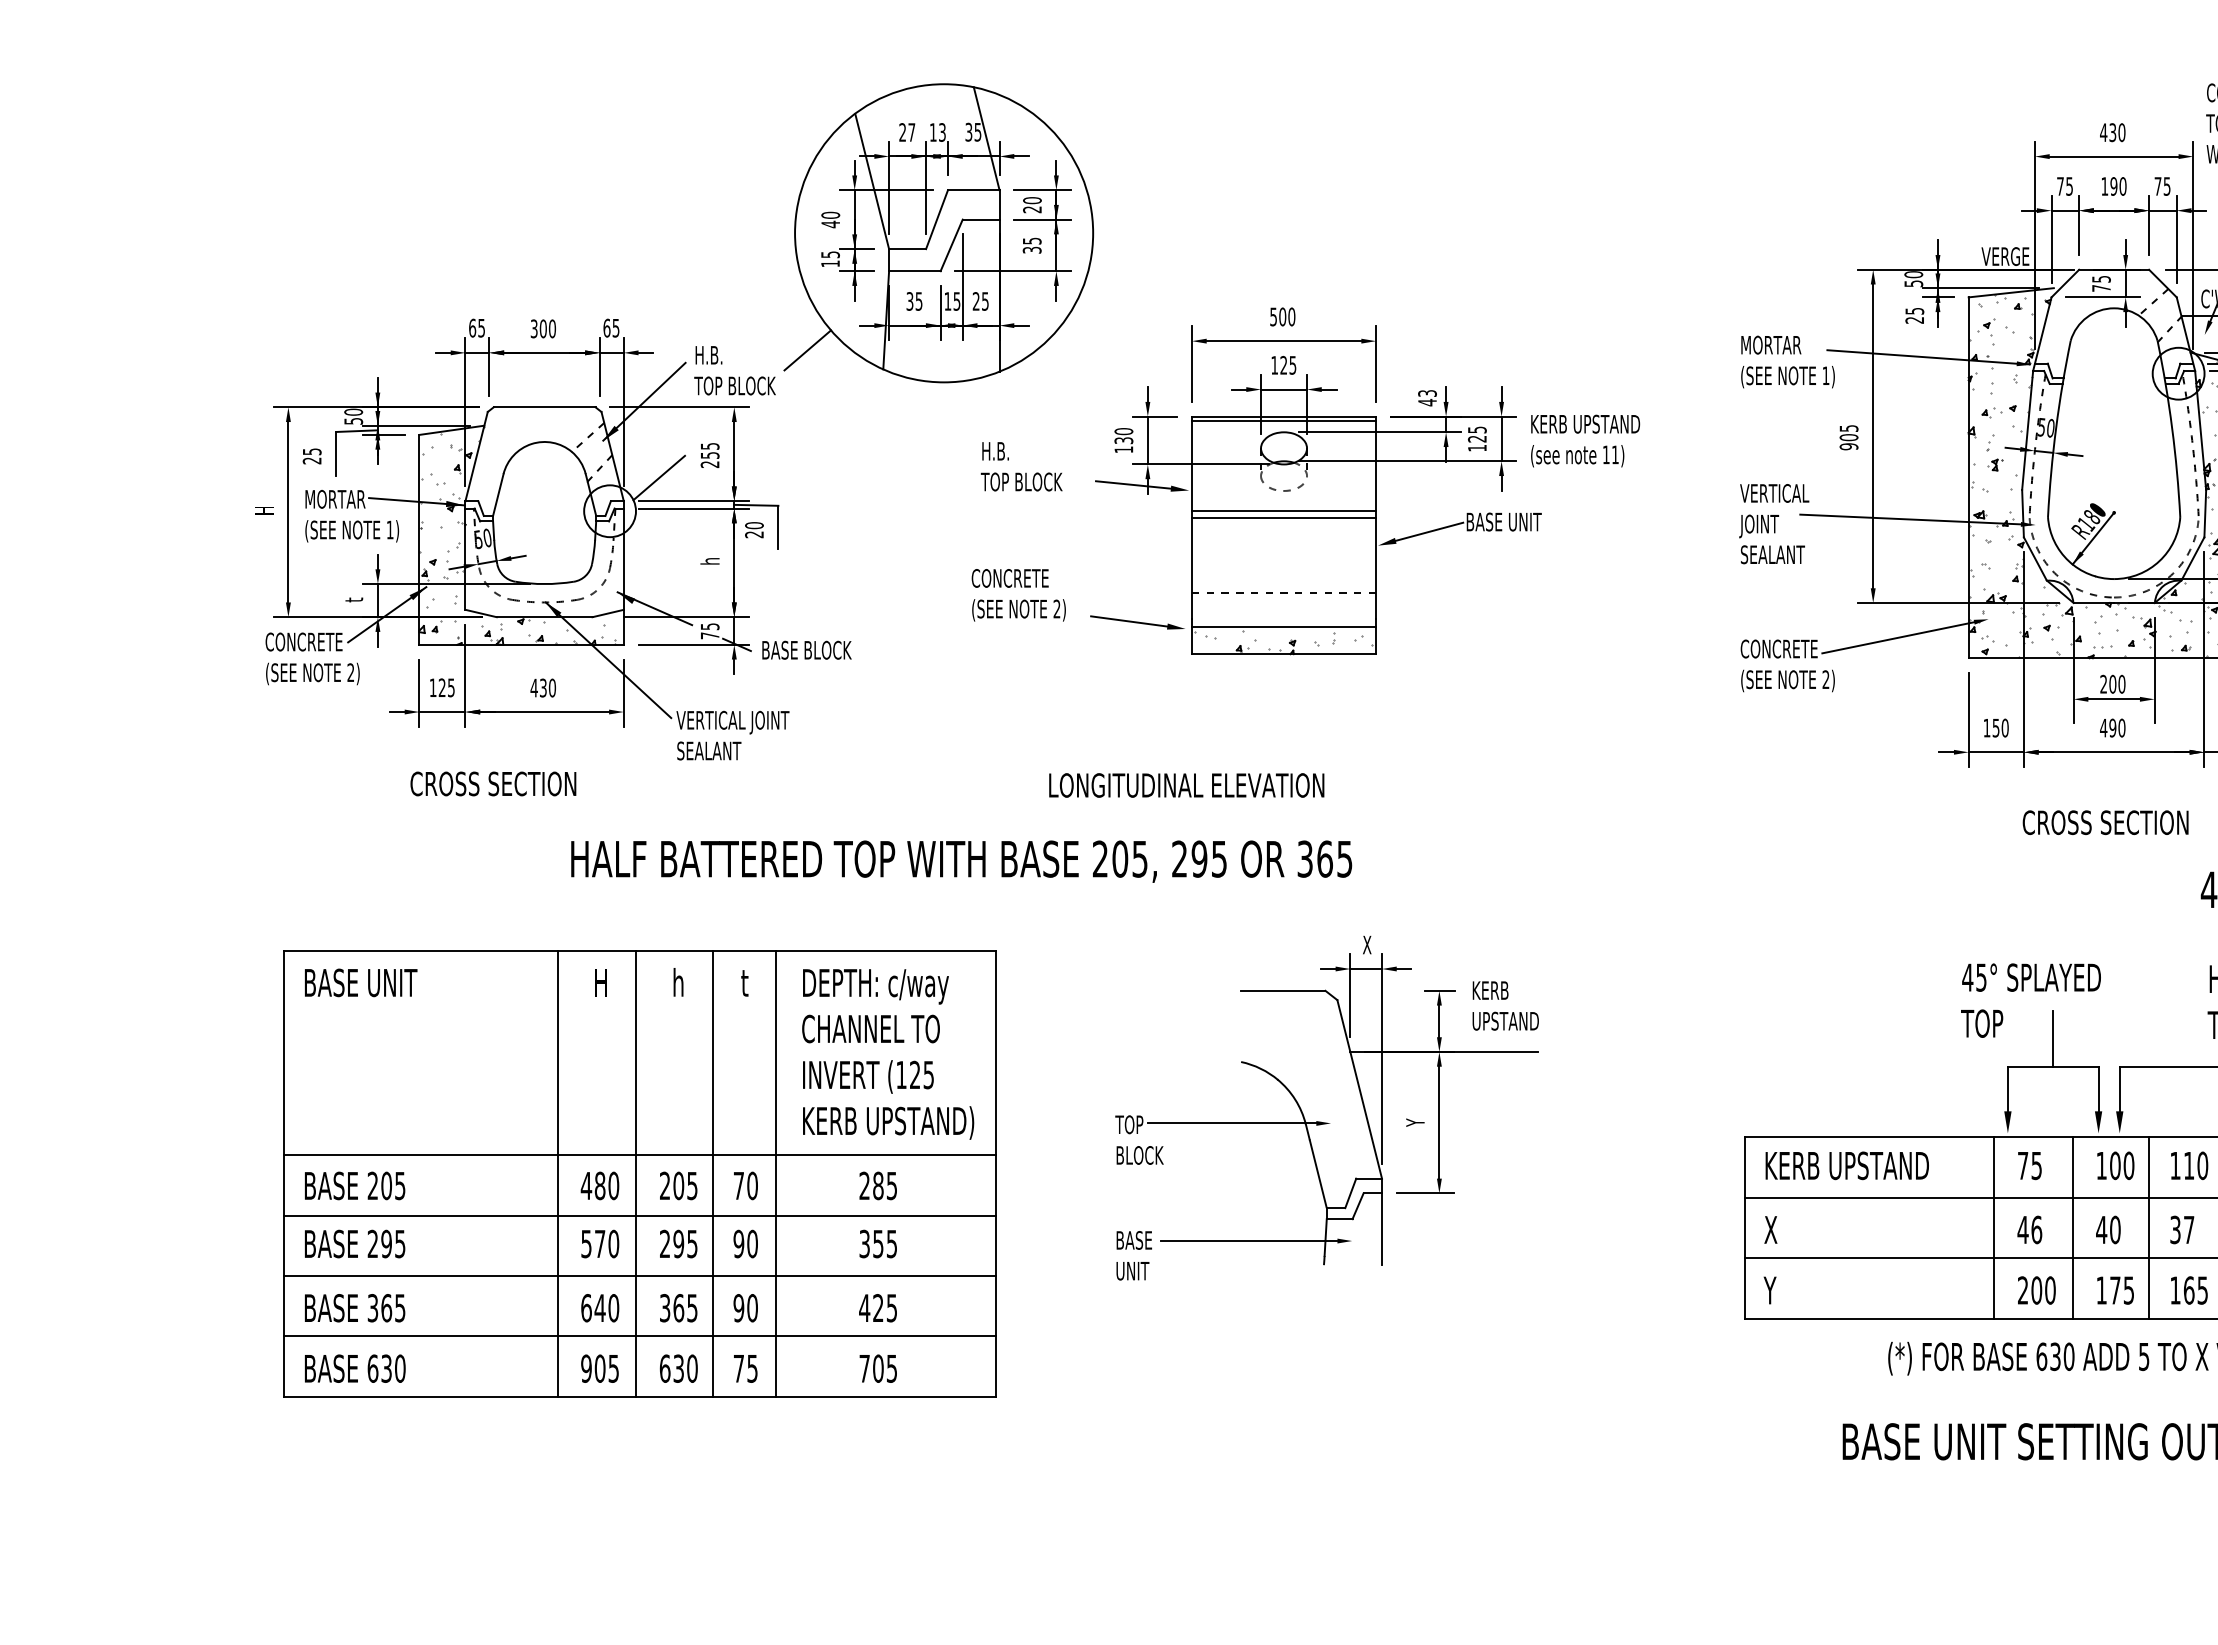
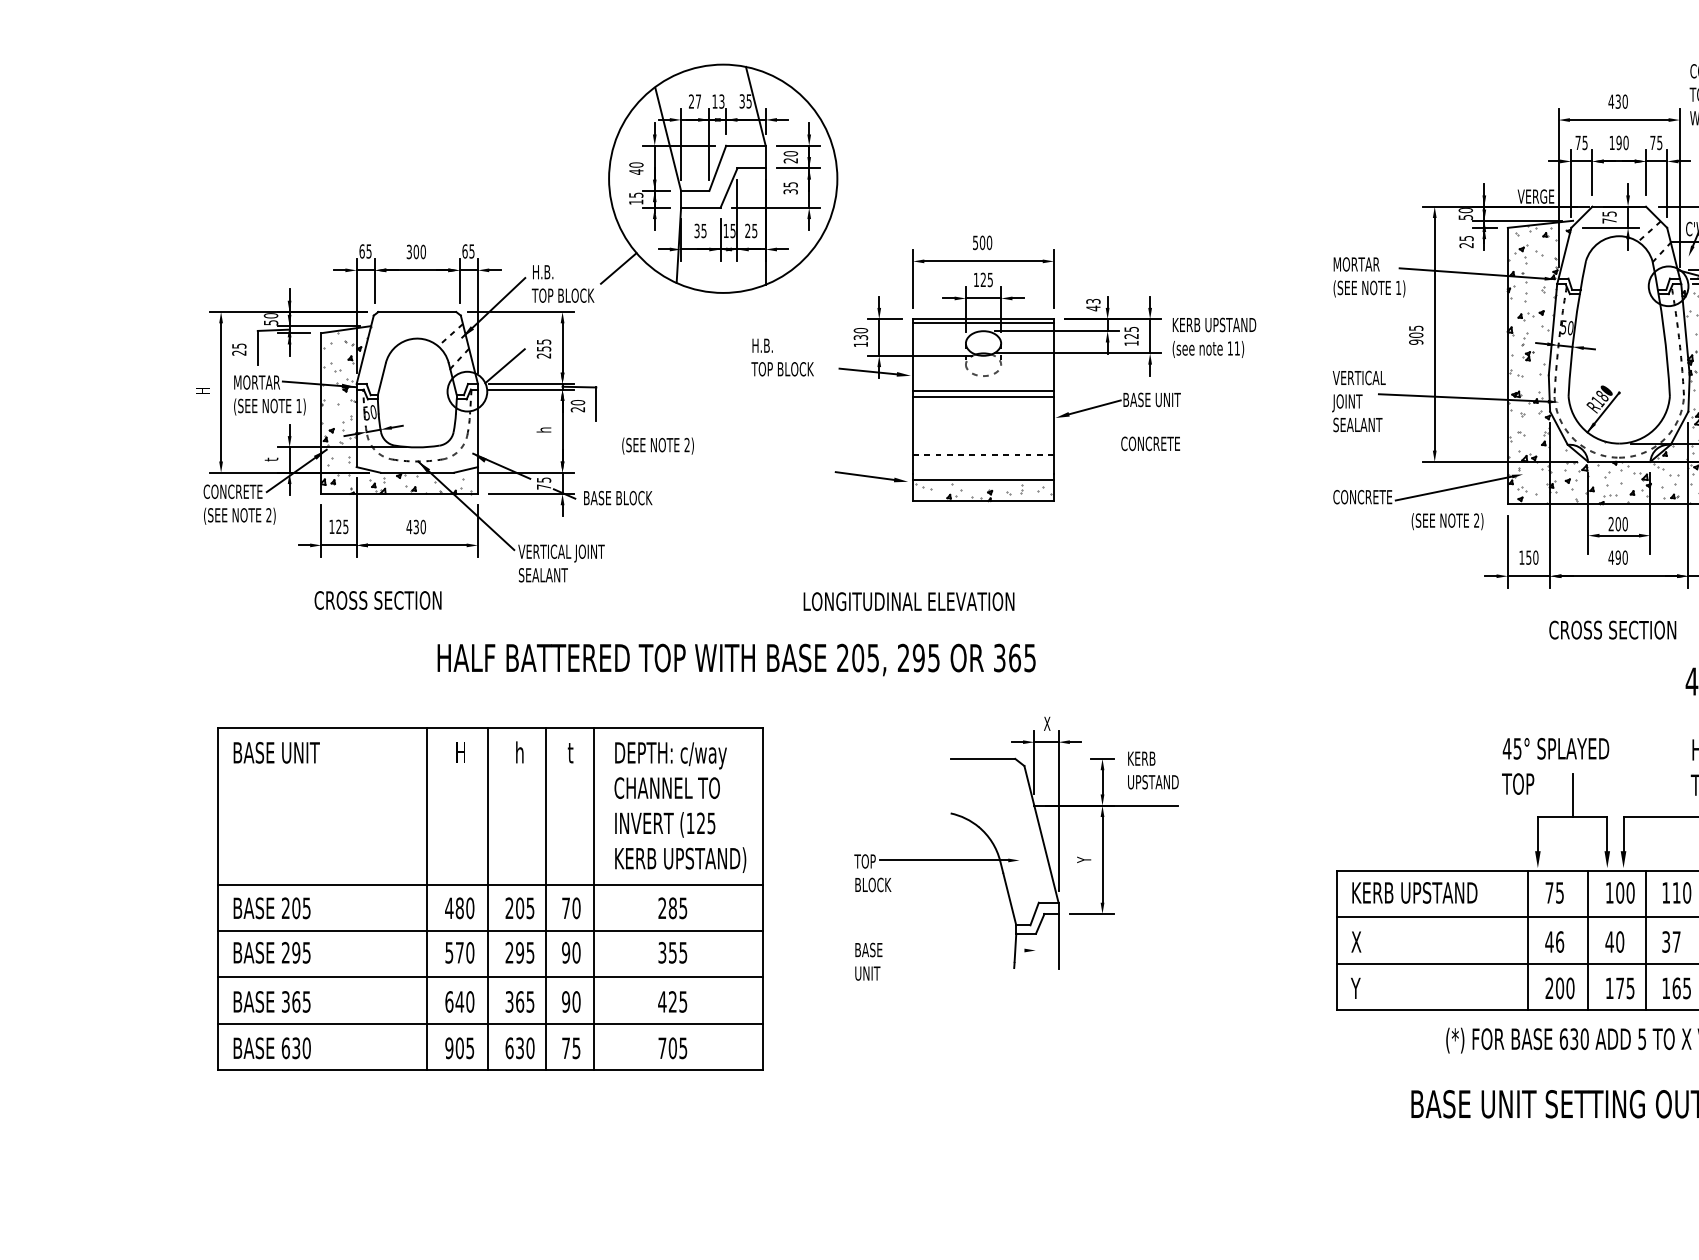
text: (1009, 578) -> (1150, 443), moved
text: (1018, 610) -> (657, 446), moved
text: (1787, 680) -> (1447, 521), moved
line: (1248, 1241) -> (956, 950), removed

